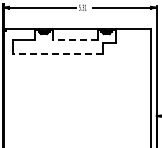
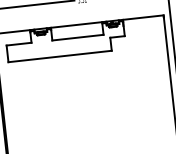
line: (74, 39) -> (76, 37), dashed -> solid
line: (58, 54) -> (60, 56), dashed -> solid

